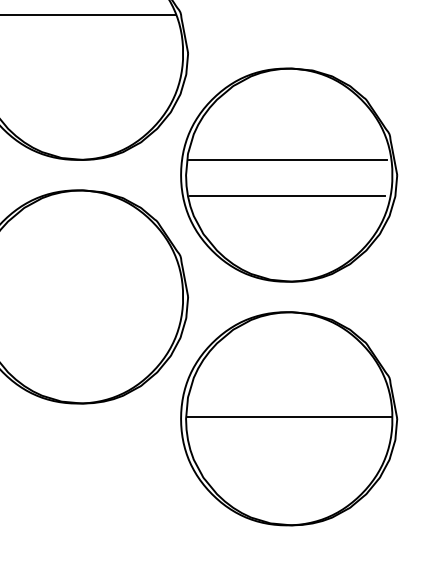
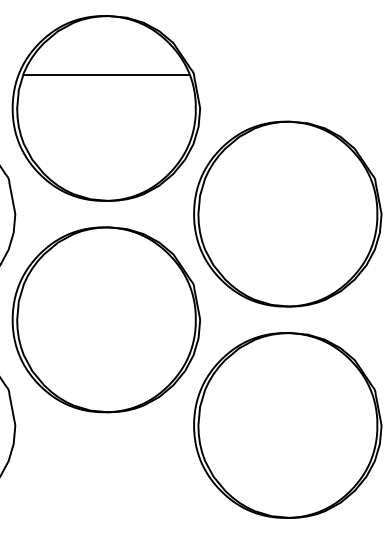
line: (287, 159) -> (286, 200), removed
line: (287, 196) -> (286, 232), removed
line: (288, 417) -> (287, 424), removed

